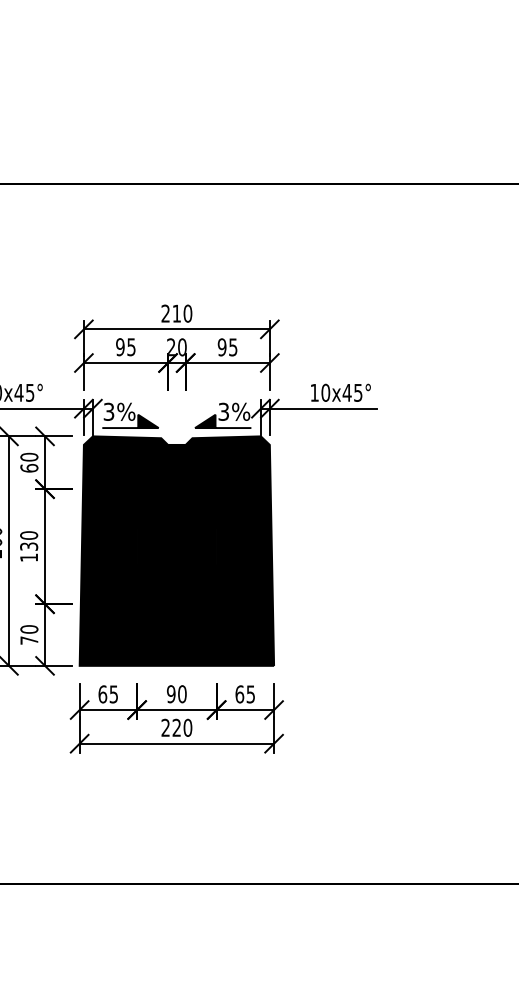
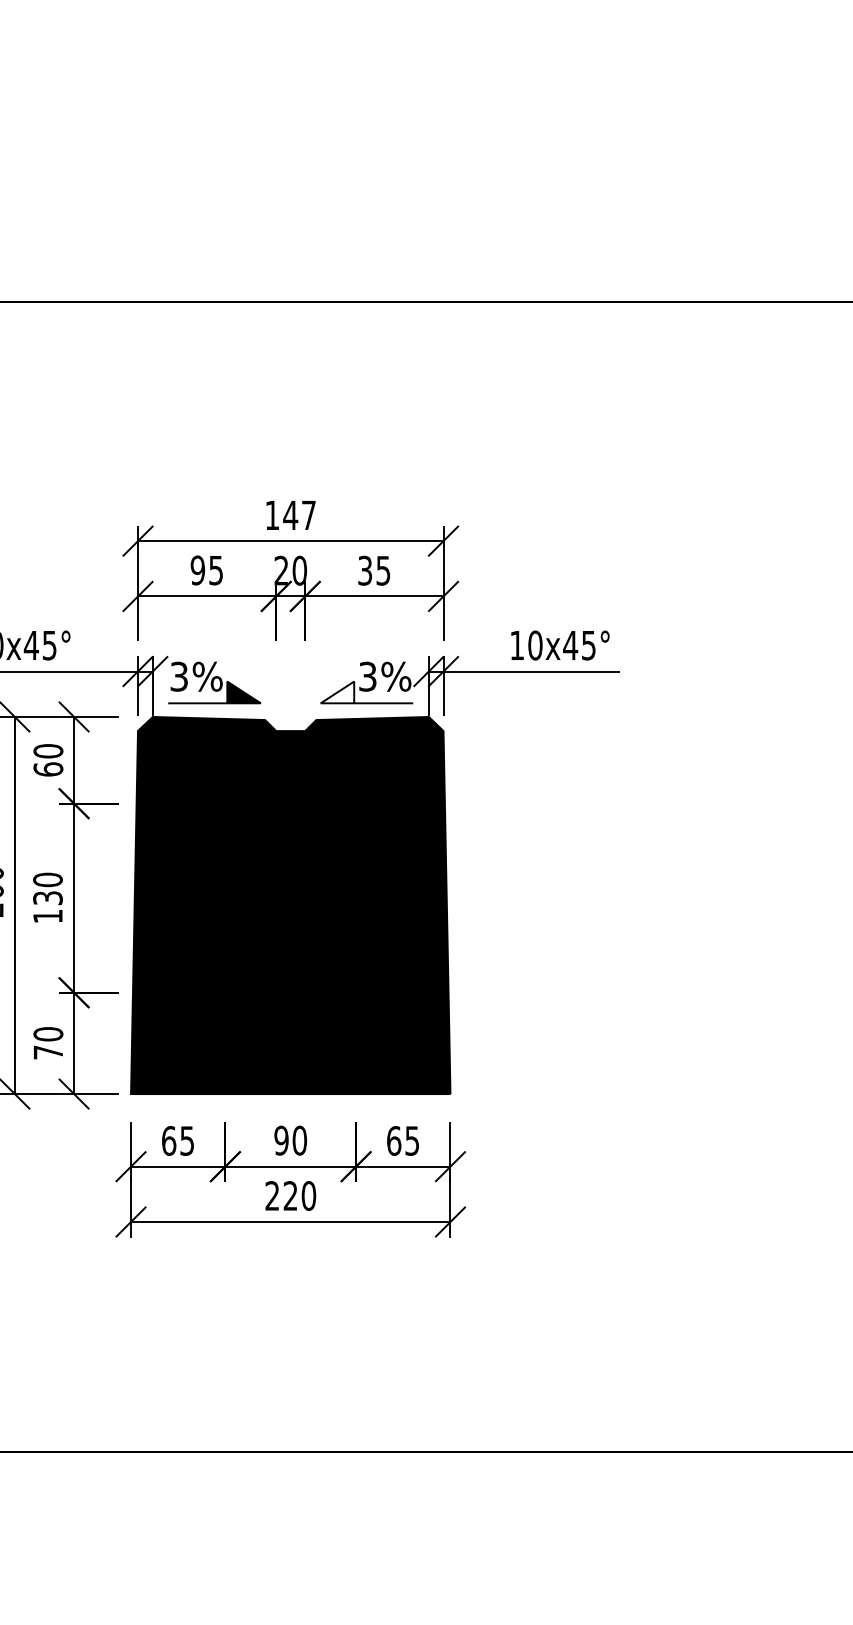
text: (176, 313) -> (290, 515), 210 -> 147
text: (221, 347) -> (364, 570), 95 -> 35
fill: (205, 421) -> (337, 692), removed

